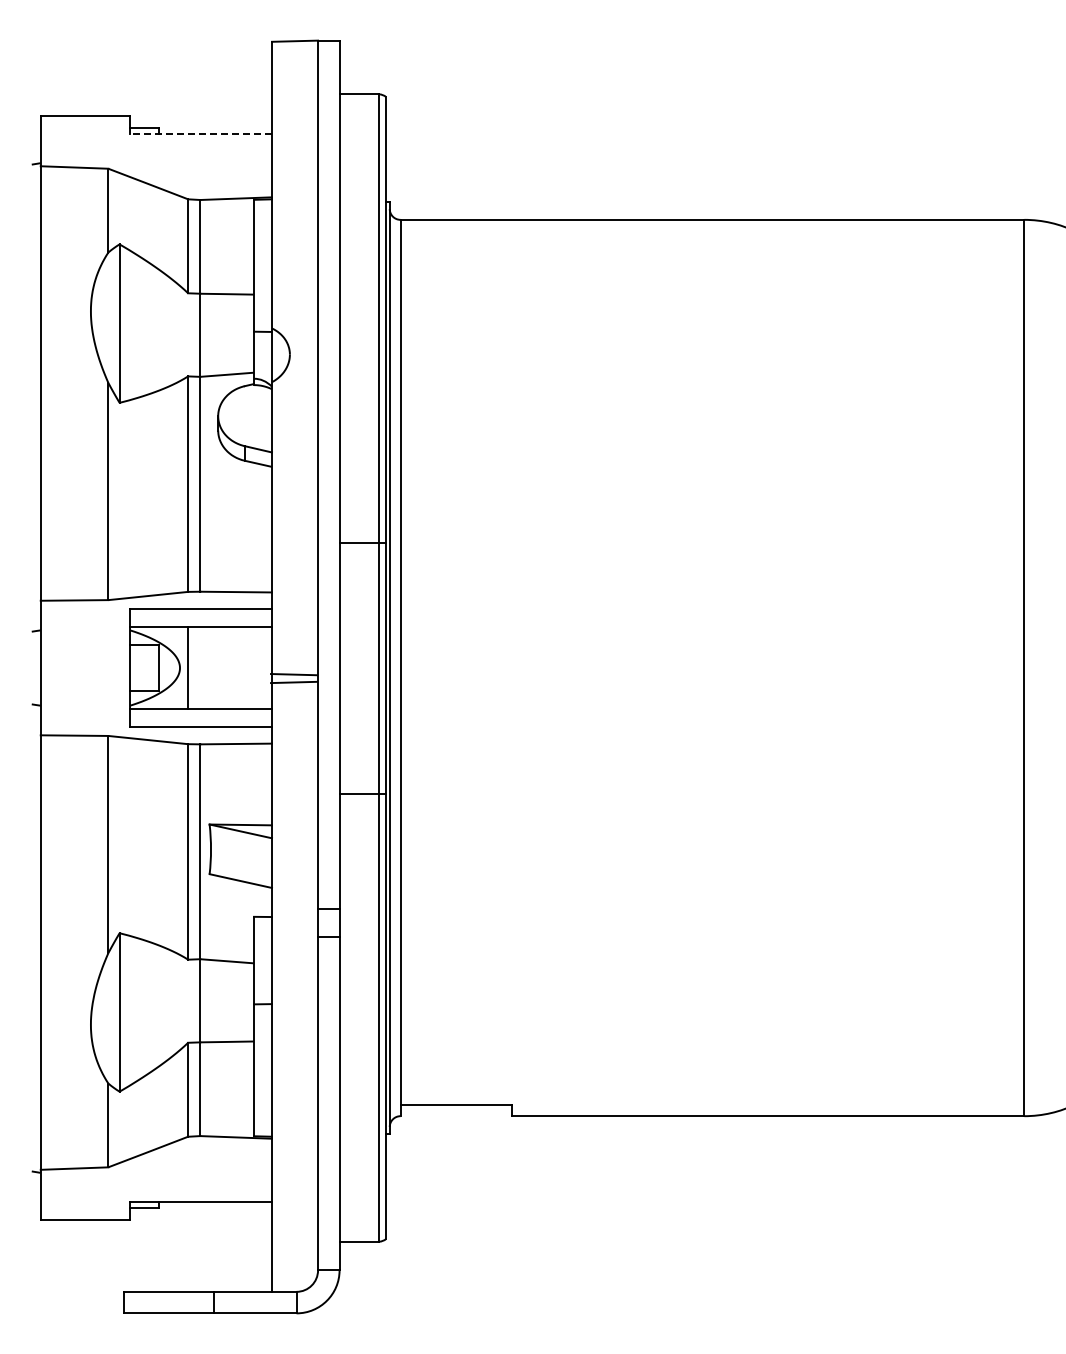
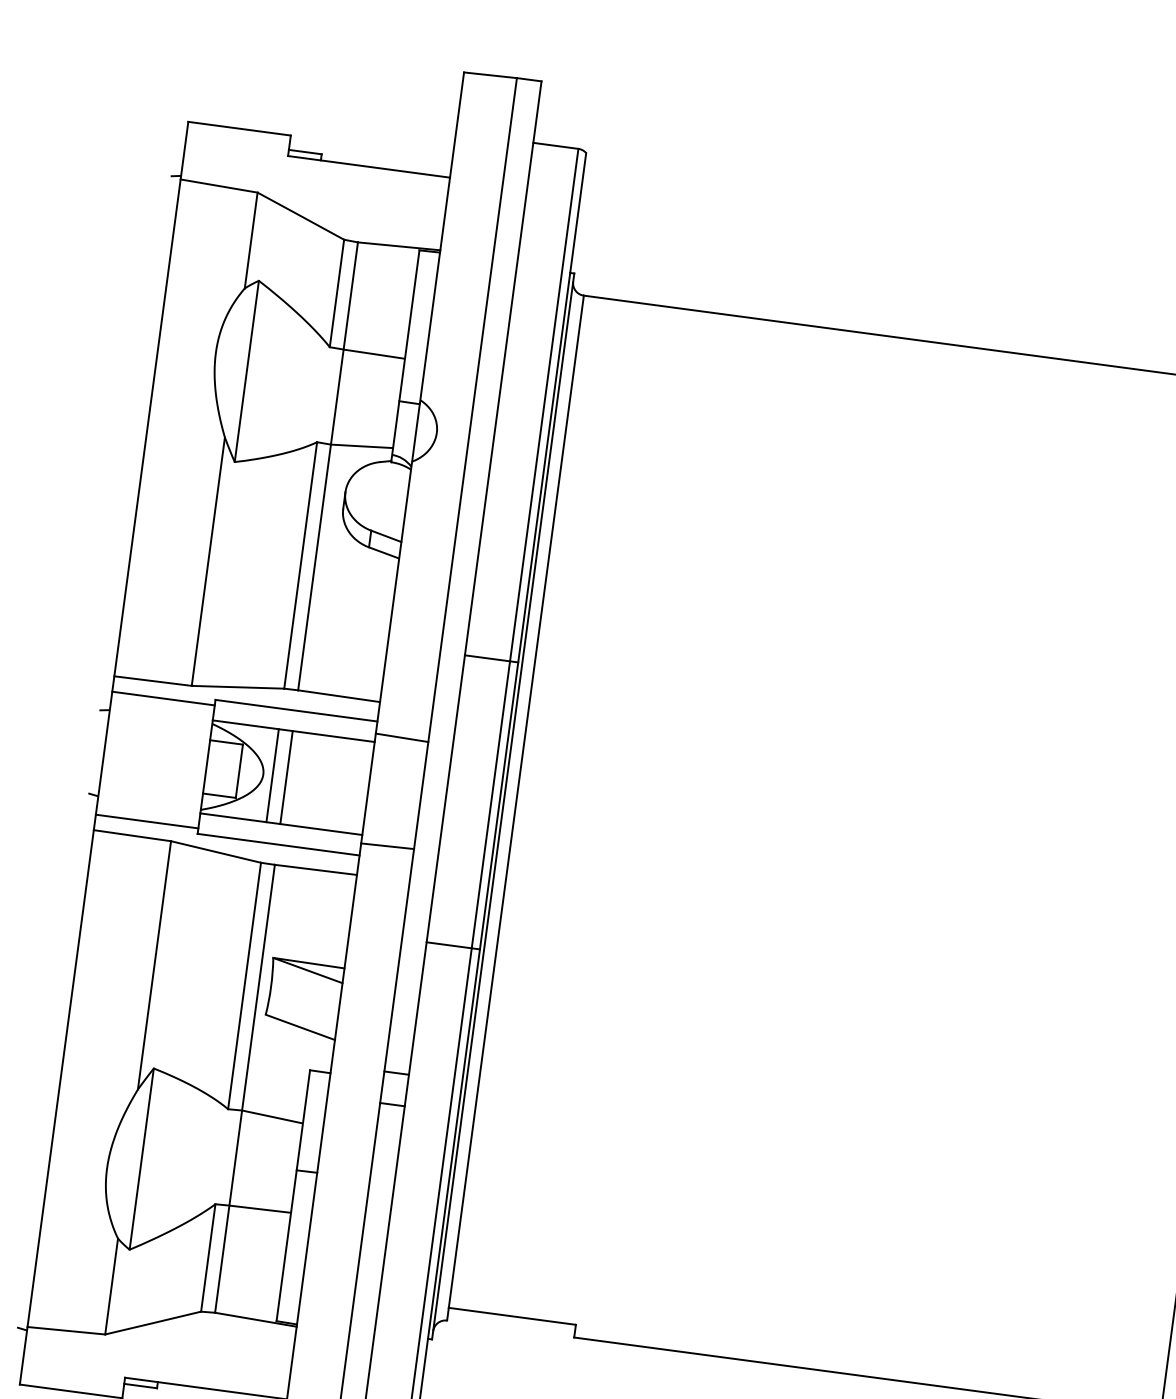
line: (201, 133) -> (369, 166), dashed -> solid
line: (85, 614) -> (163, 698), added
line: (200, 667) -> (286, 776), added
line: (294, 674) -> (402, 737), moved
line: (294, 682) -> (388, 846), moved
line: (85, 721) -> (147, 821), added

